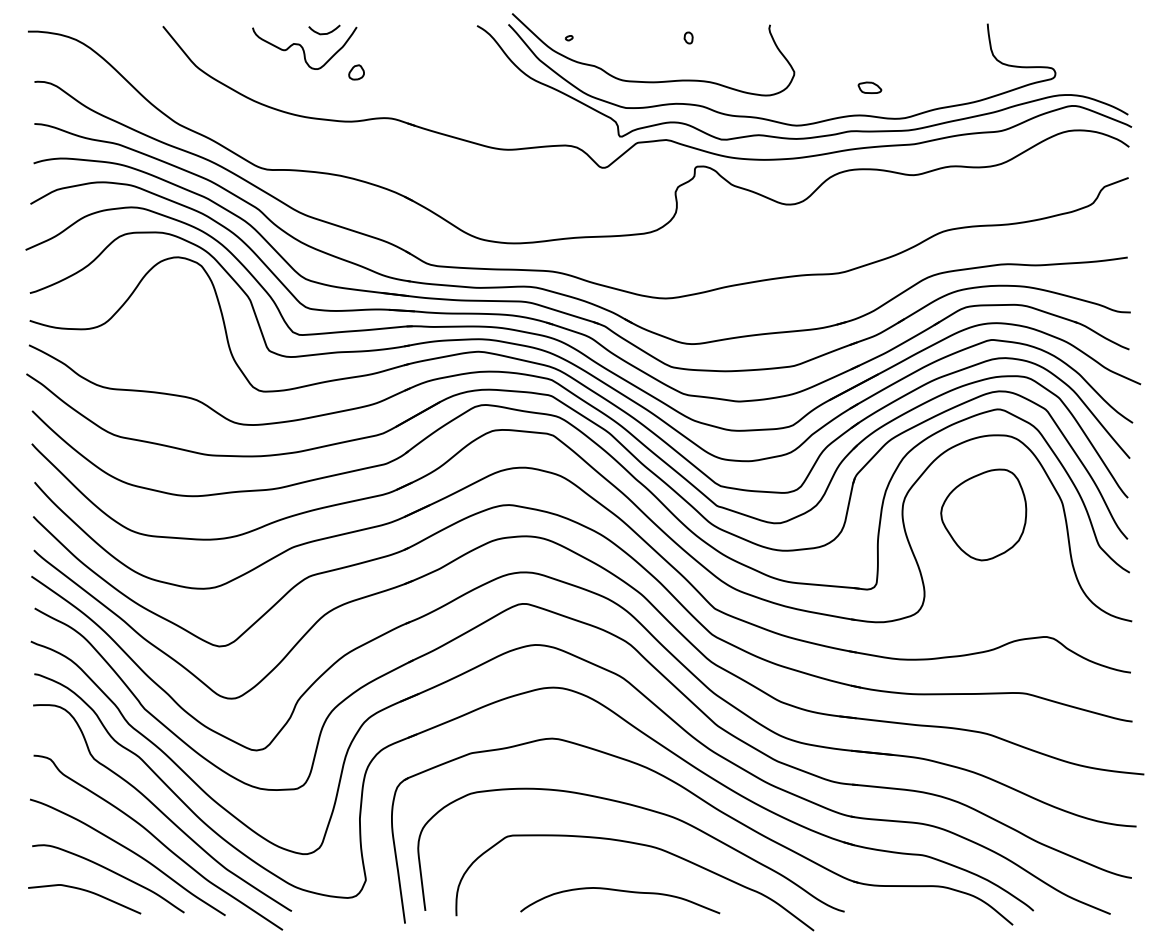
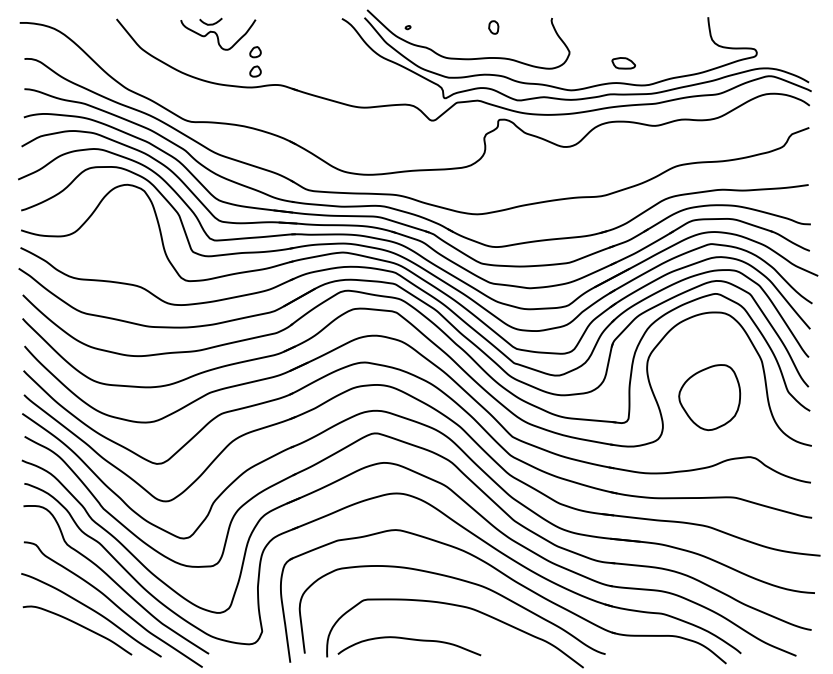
curve: (324, 33) -> (210, 24), moved
part: (688, 37) -> (493, 27), size x1.6
part: (869, 87) -> (623, 62), size x1.4
part: (356, 99) -> (255, 71), added
part: (983, 514) -> (709, 397), moved
curve: (84, 891) -> (60, 639), removed
curve: (620, 891) -> (409, 639), moved

